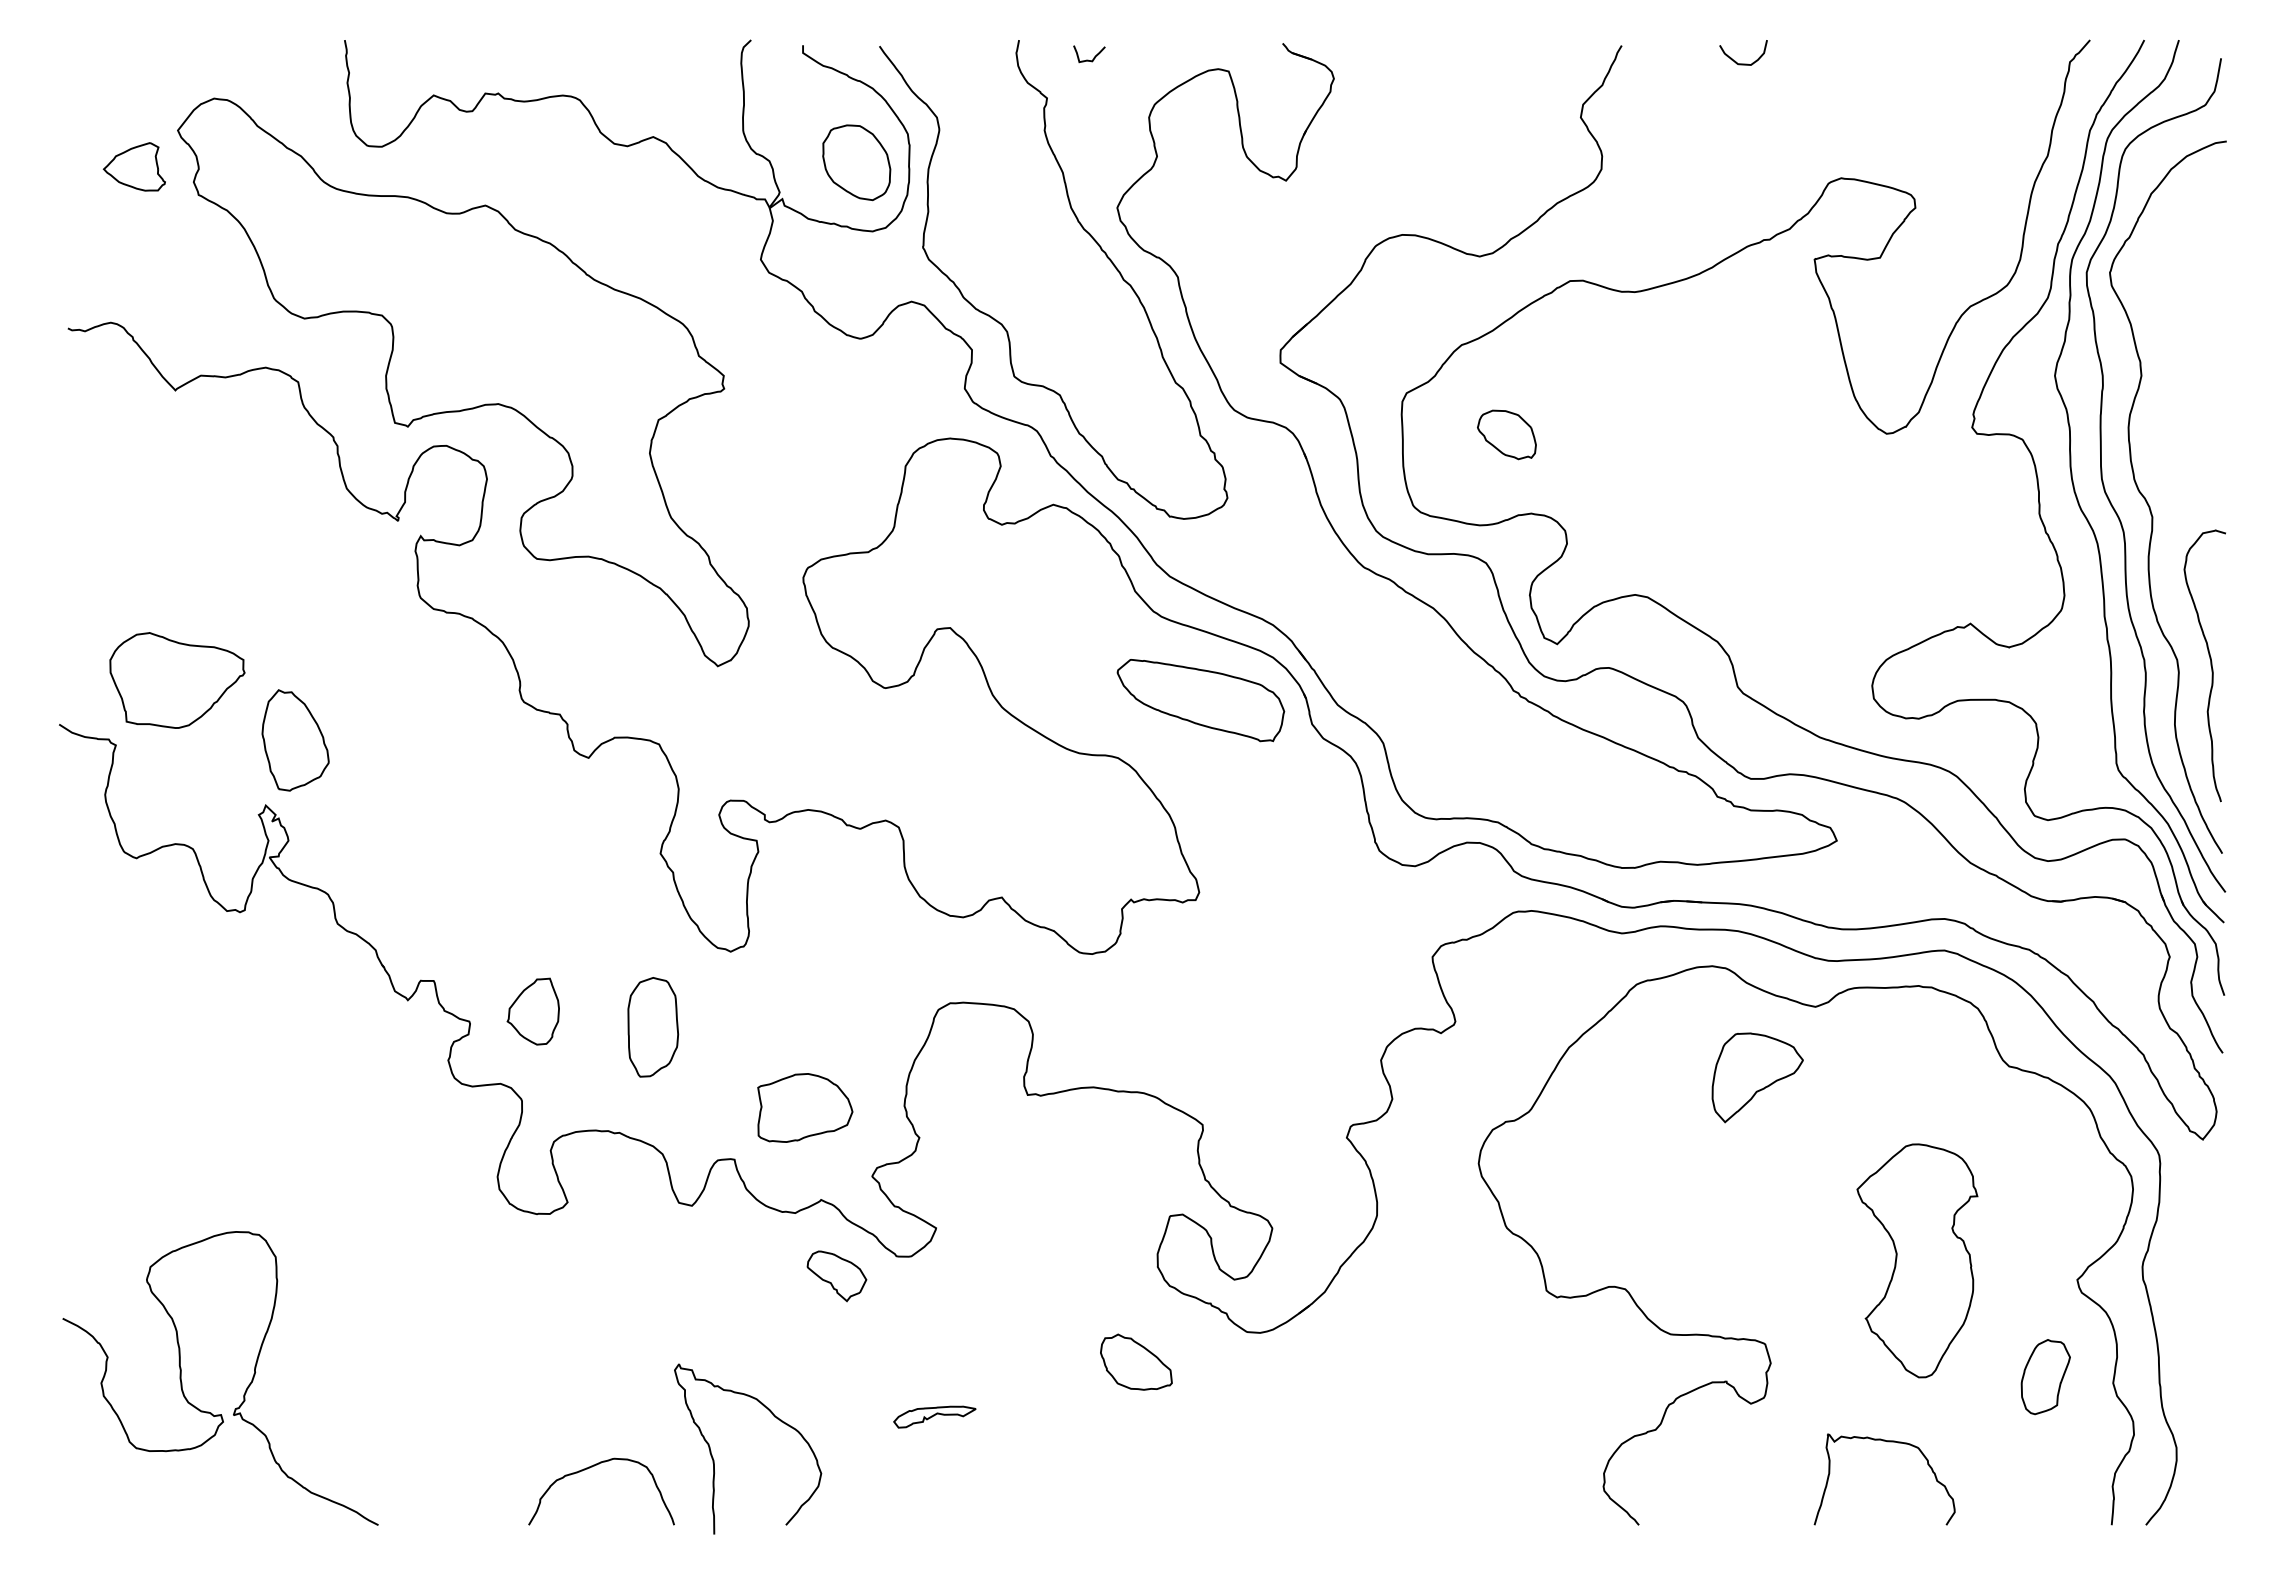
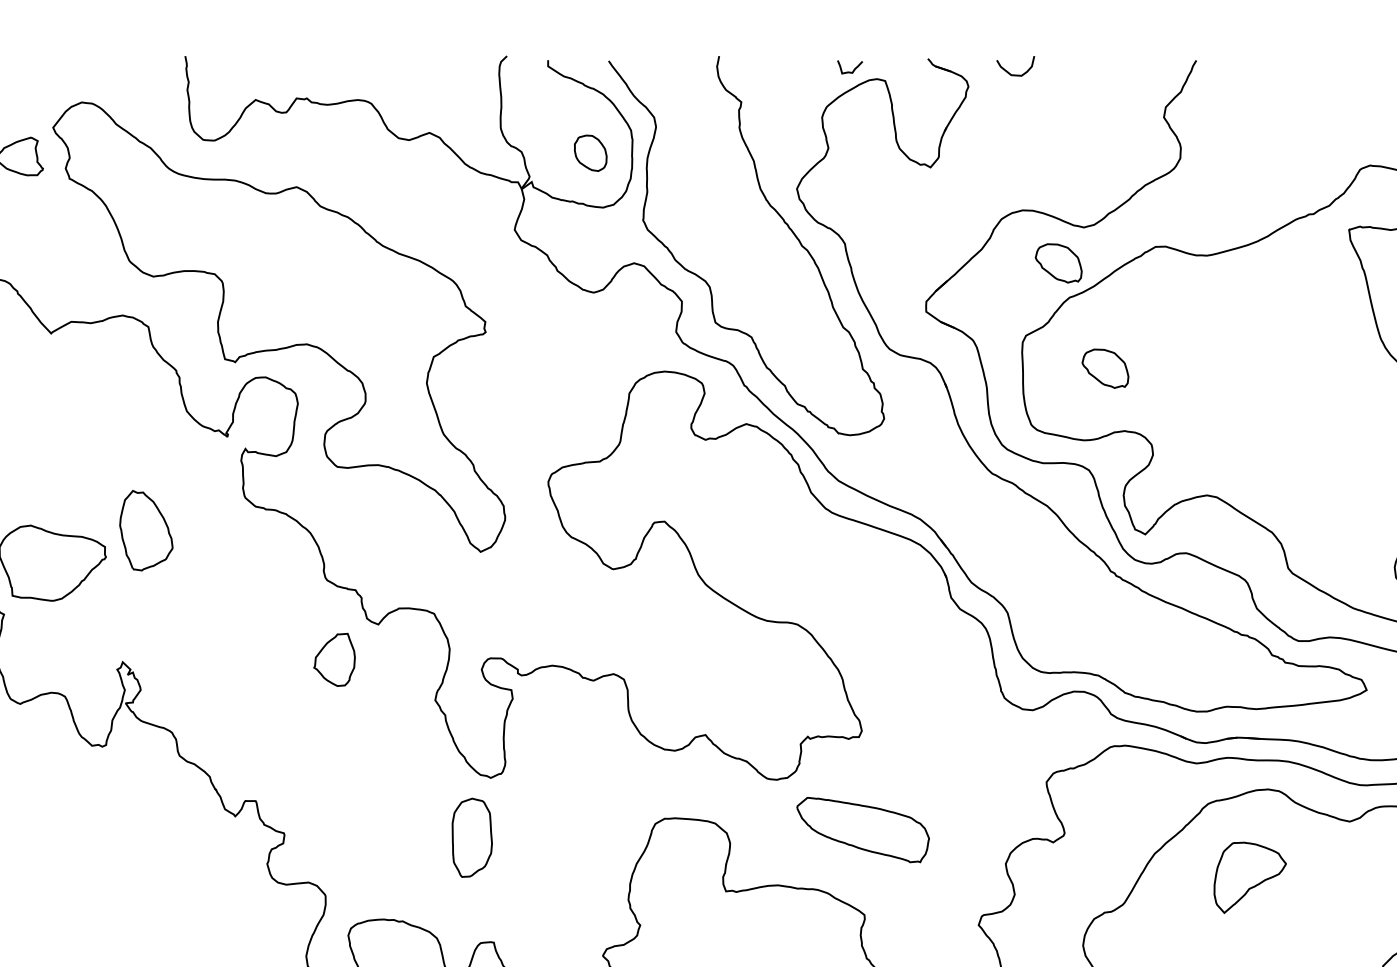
curve: (1093, 57) -> (853, 69), moved
curve: (1743, 63) -> (1015, 74), moved
part: (856, 162) -> (590, 153), size x0.6
part: (1447, 301) -> (1058, 263), added
part: (1200, 700) -> (862, 830), moved
part: (295, 740) -> (146, 530), moved
part: (532, 1011) -> (333, 659), moved
part: (653, 1027) -> (472, 837), moved
part: (1757, 1077) -> (1250, 877), moved
part: (805, 1107) -> (550, 901), removed

